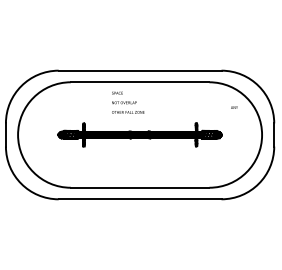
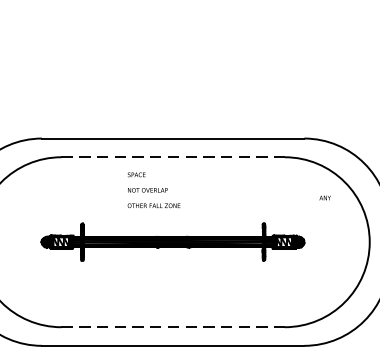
line: (140, 82) -> (173, 157), solid -> dashed
line: (140, 187) -> (173, 326), solid -> dashed

